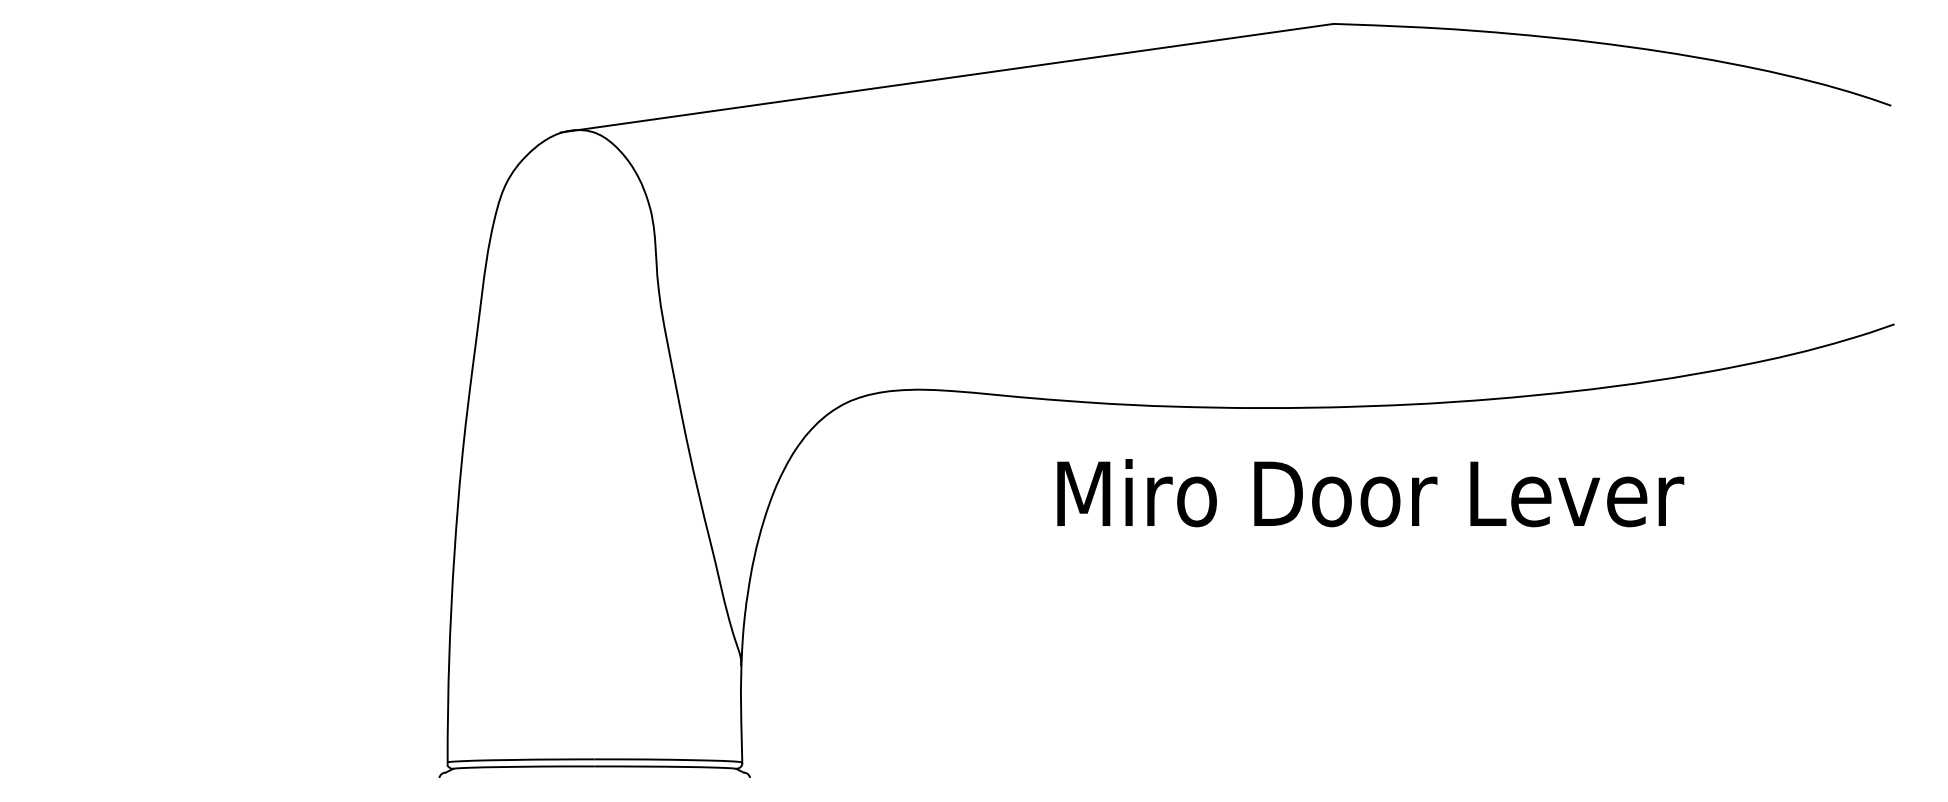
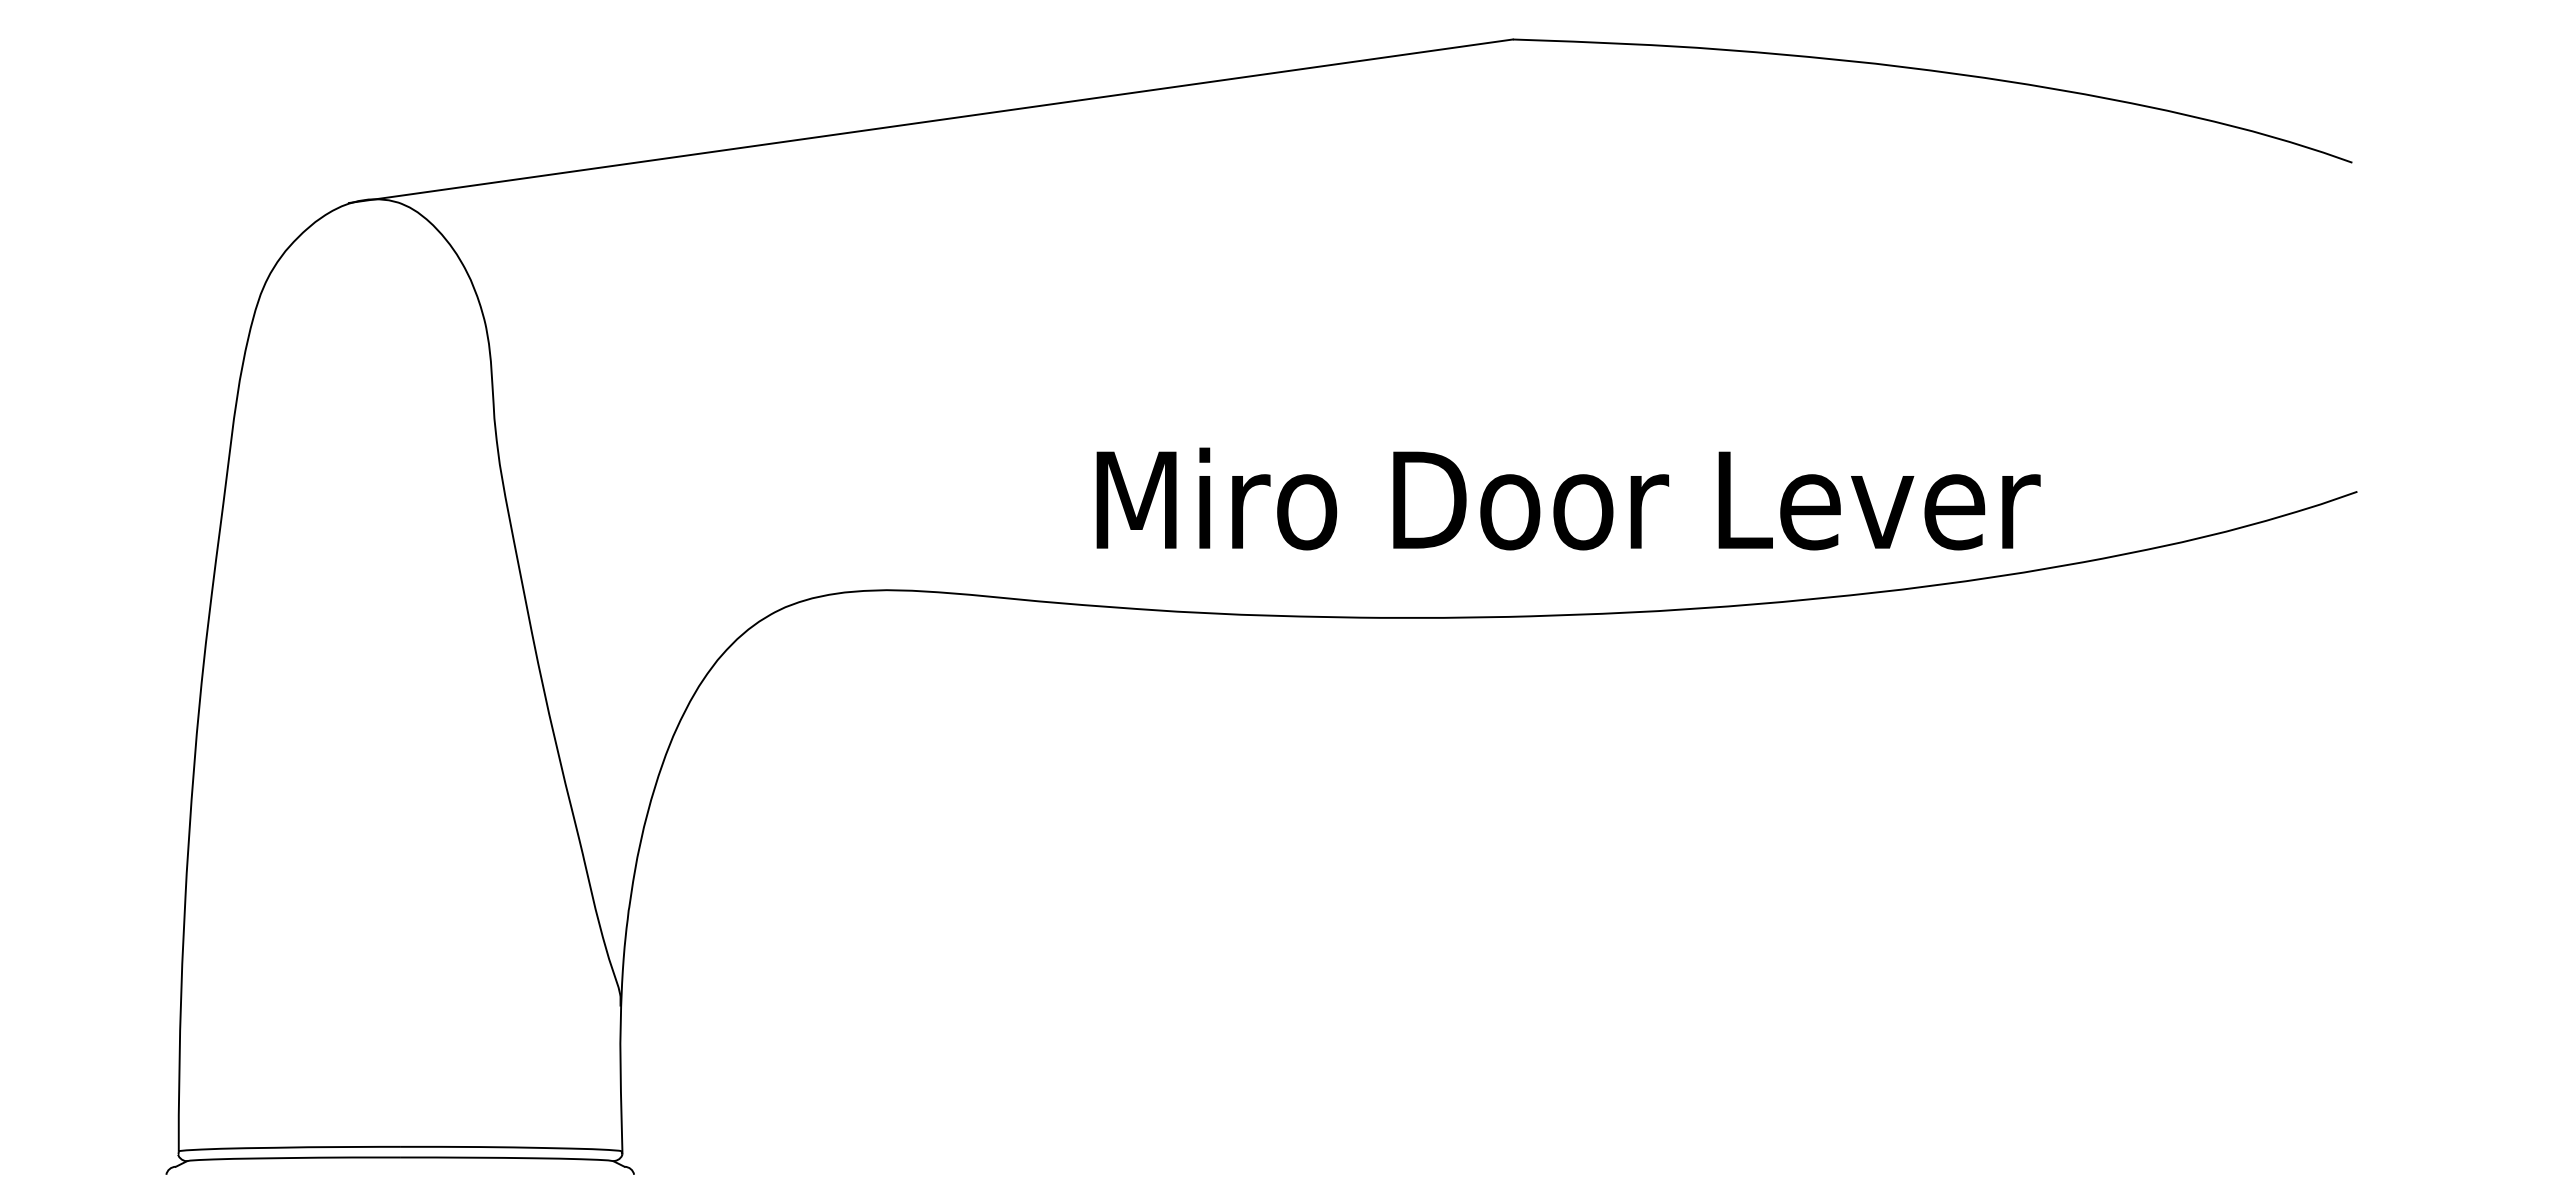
text: (1370, 493) -> (1568, 499), moved

